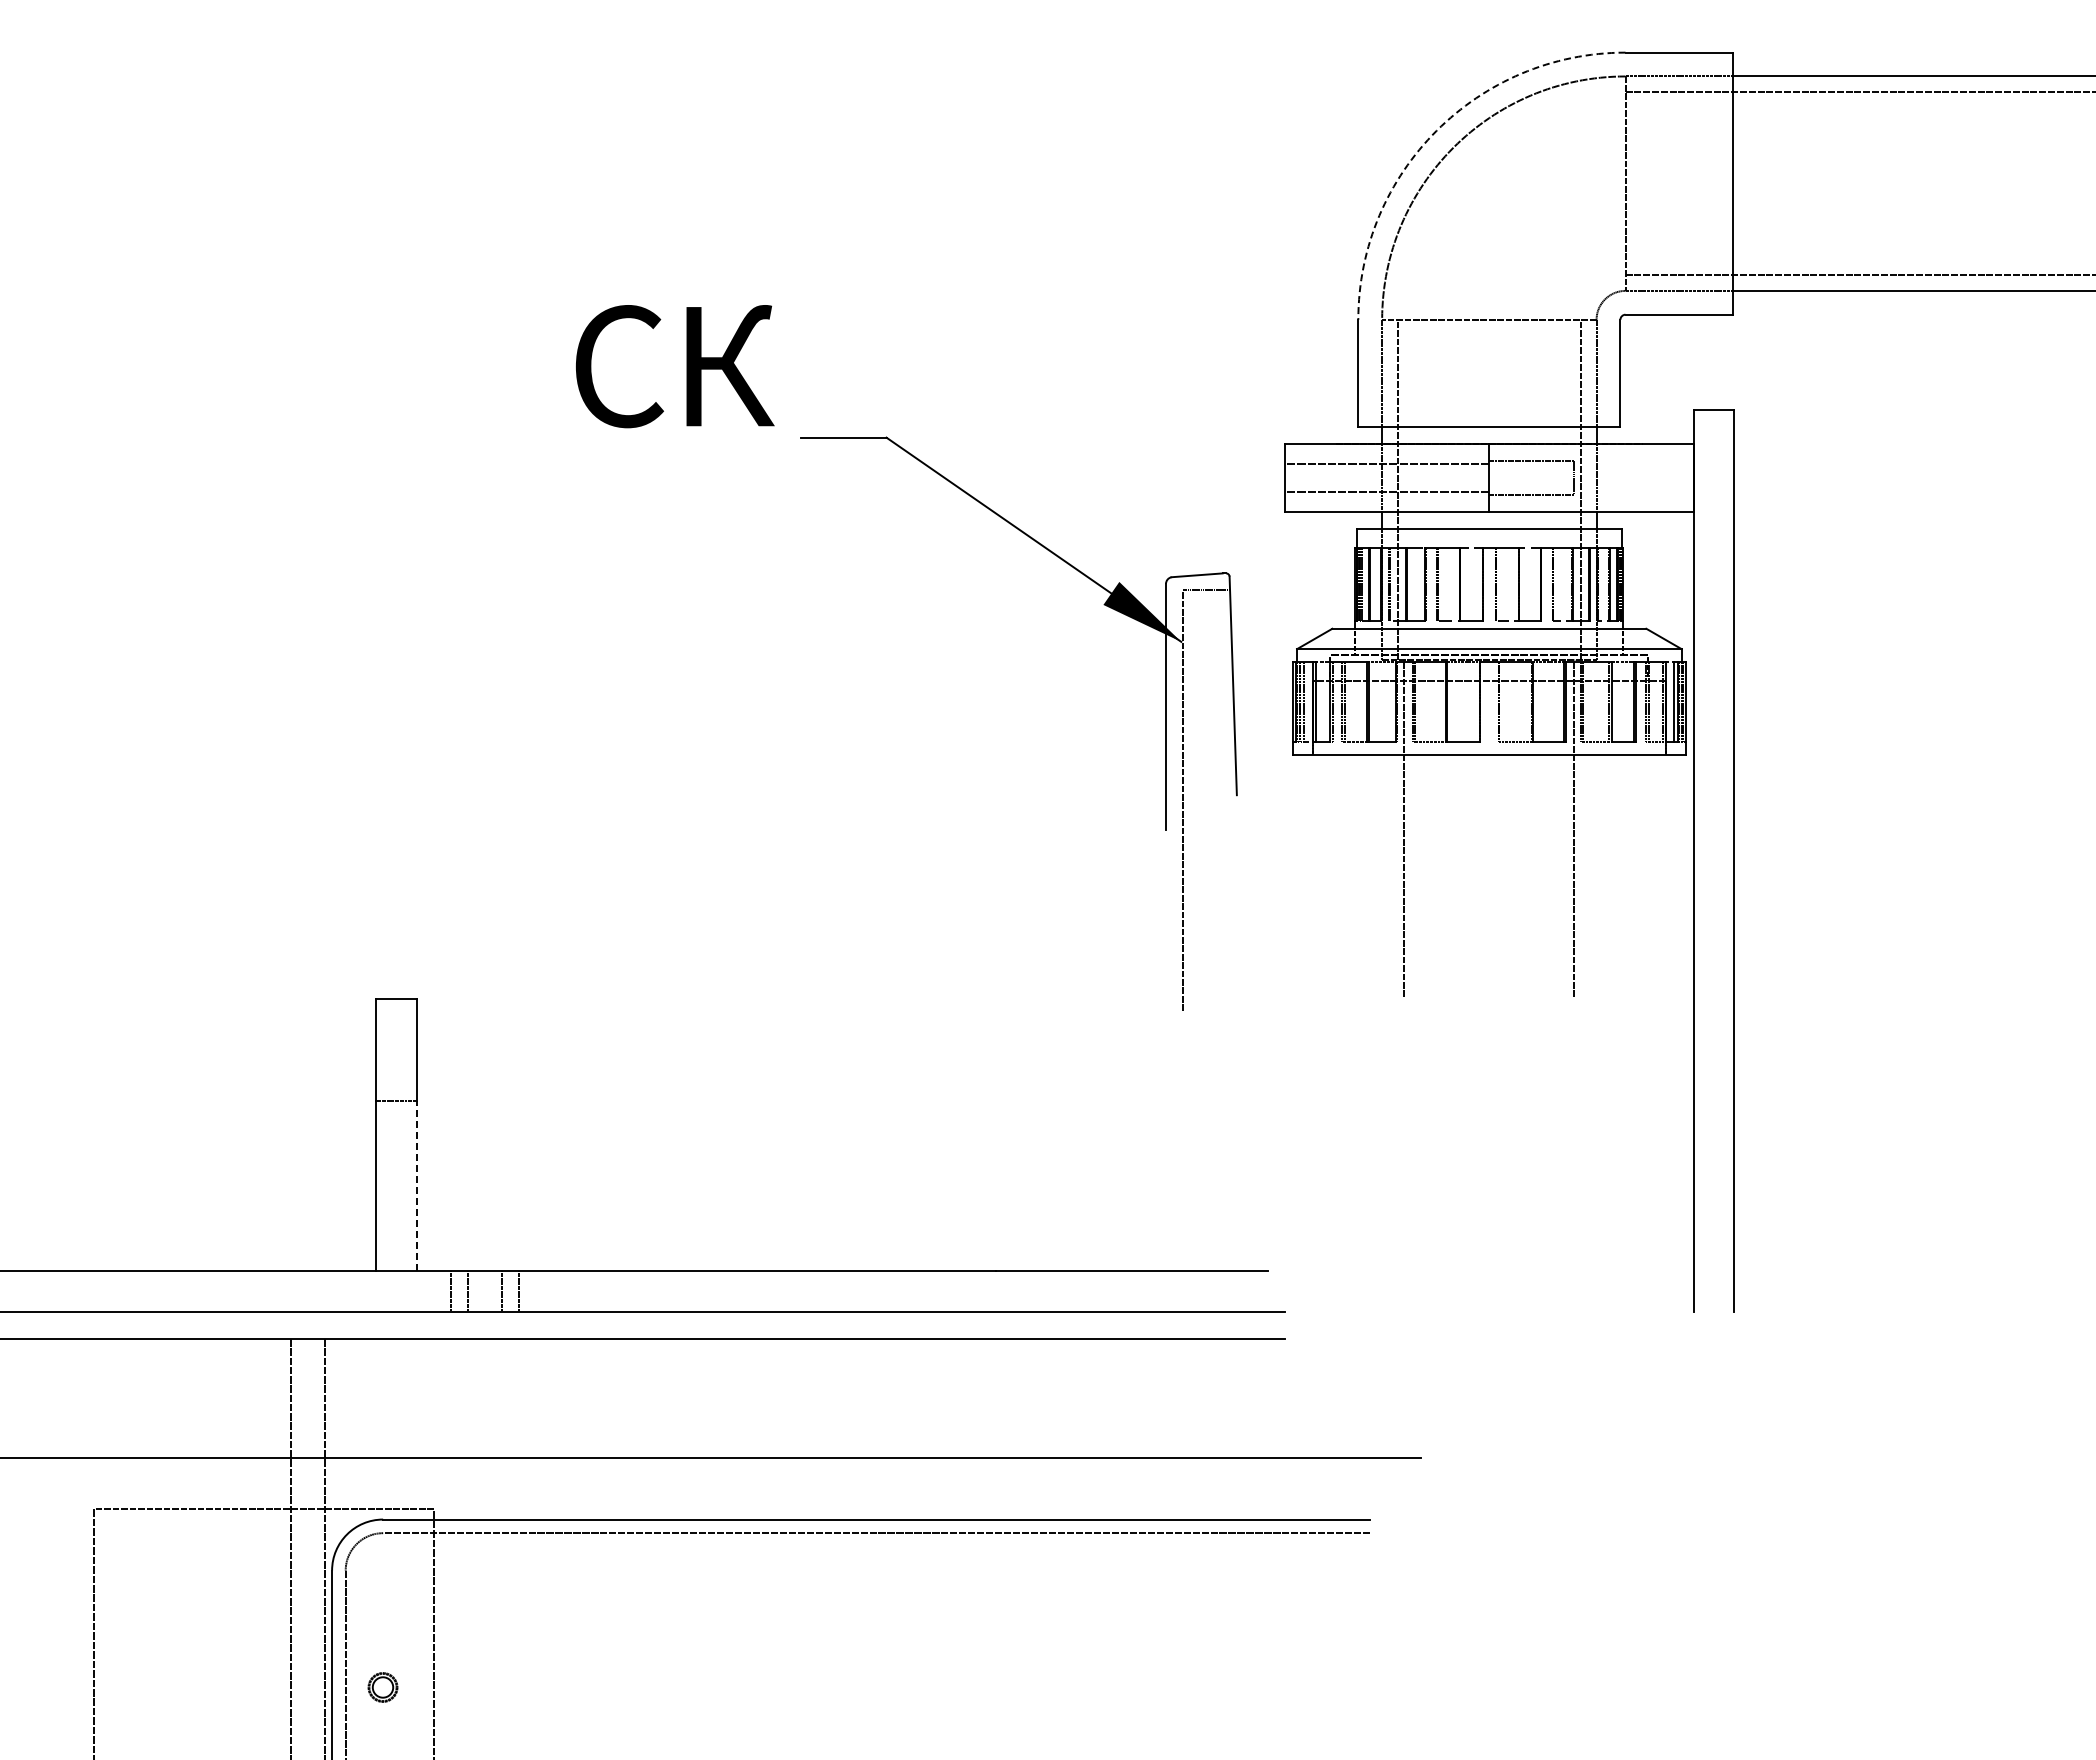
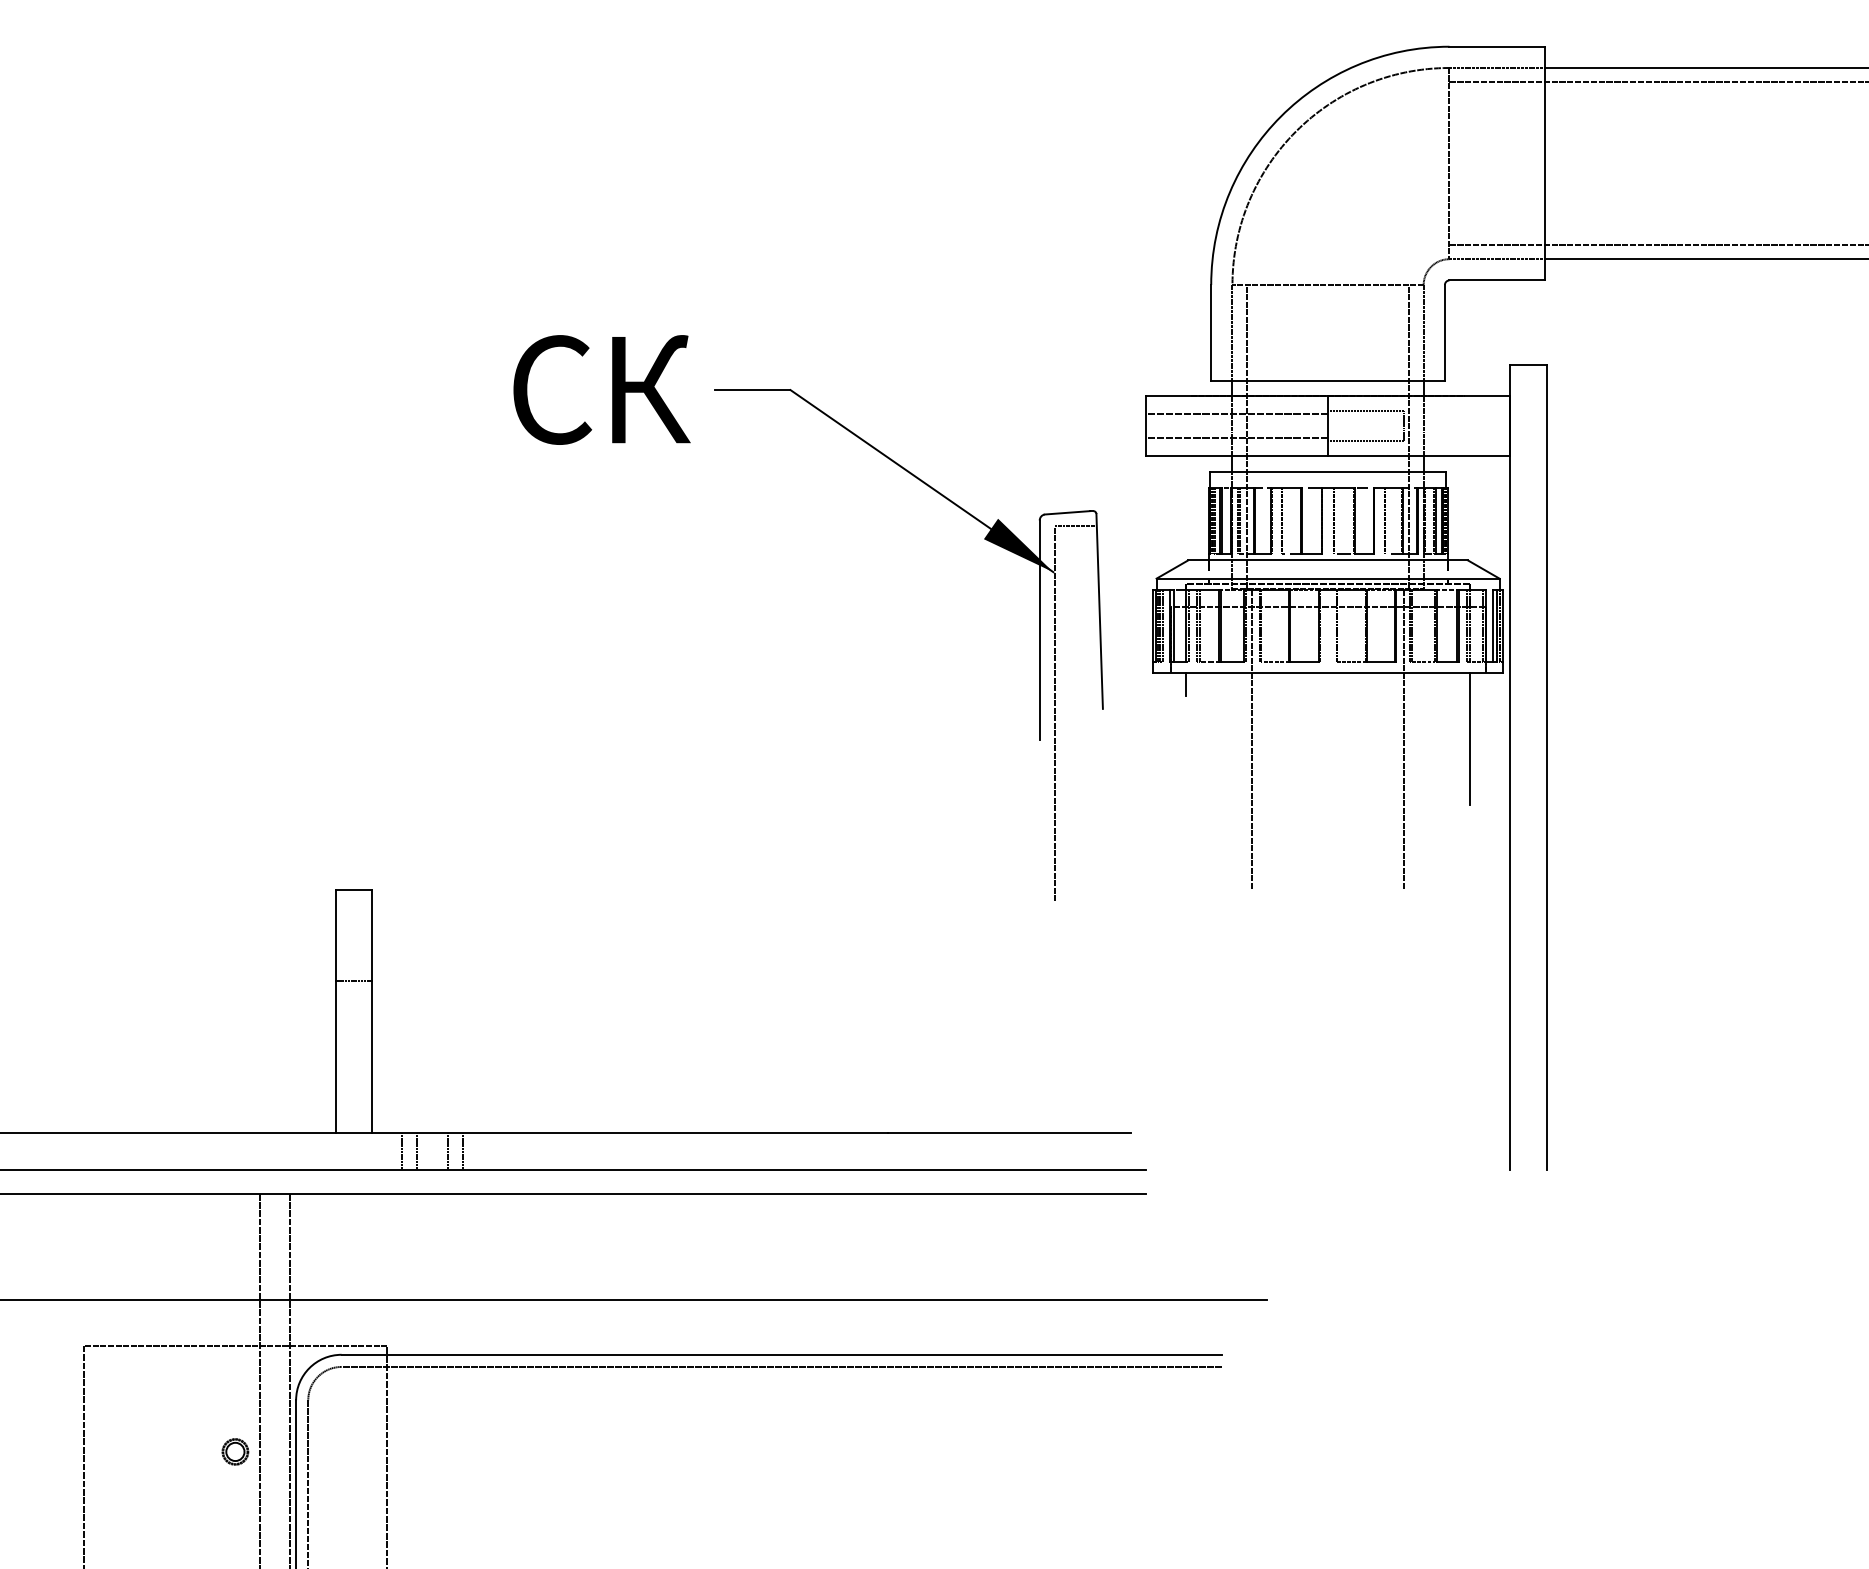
arc: (1436, 130) -> (1280, 116), dashed -> solid
text: (675, 366) -> (602, 389), moved
line: (1330, 767) -> (1186, 684), added
line: (1648, 828) -> (1469, 738), added
line: (417, 1185) -> (372, 1056), dashed -> solid
part: (382, 1687) -> (234, 1451), moved

